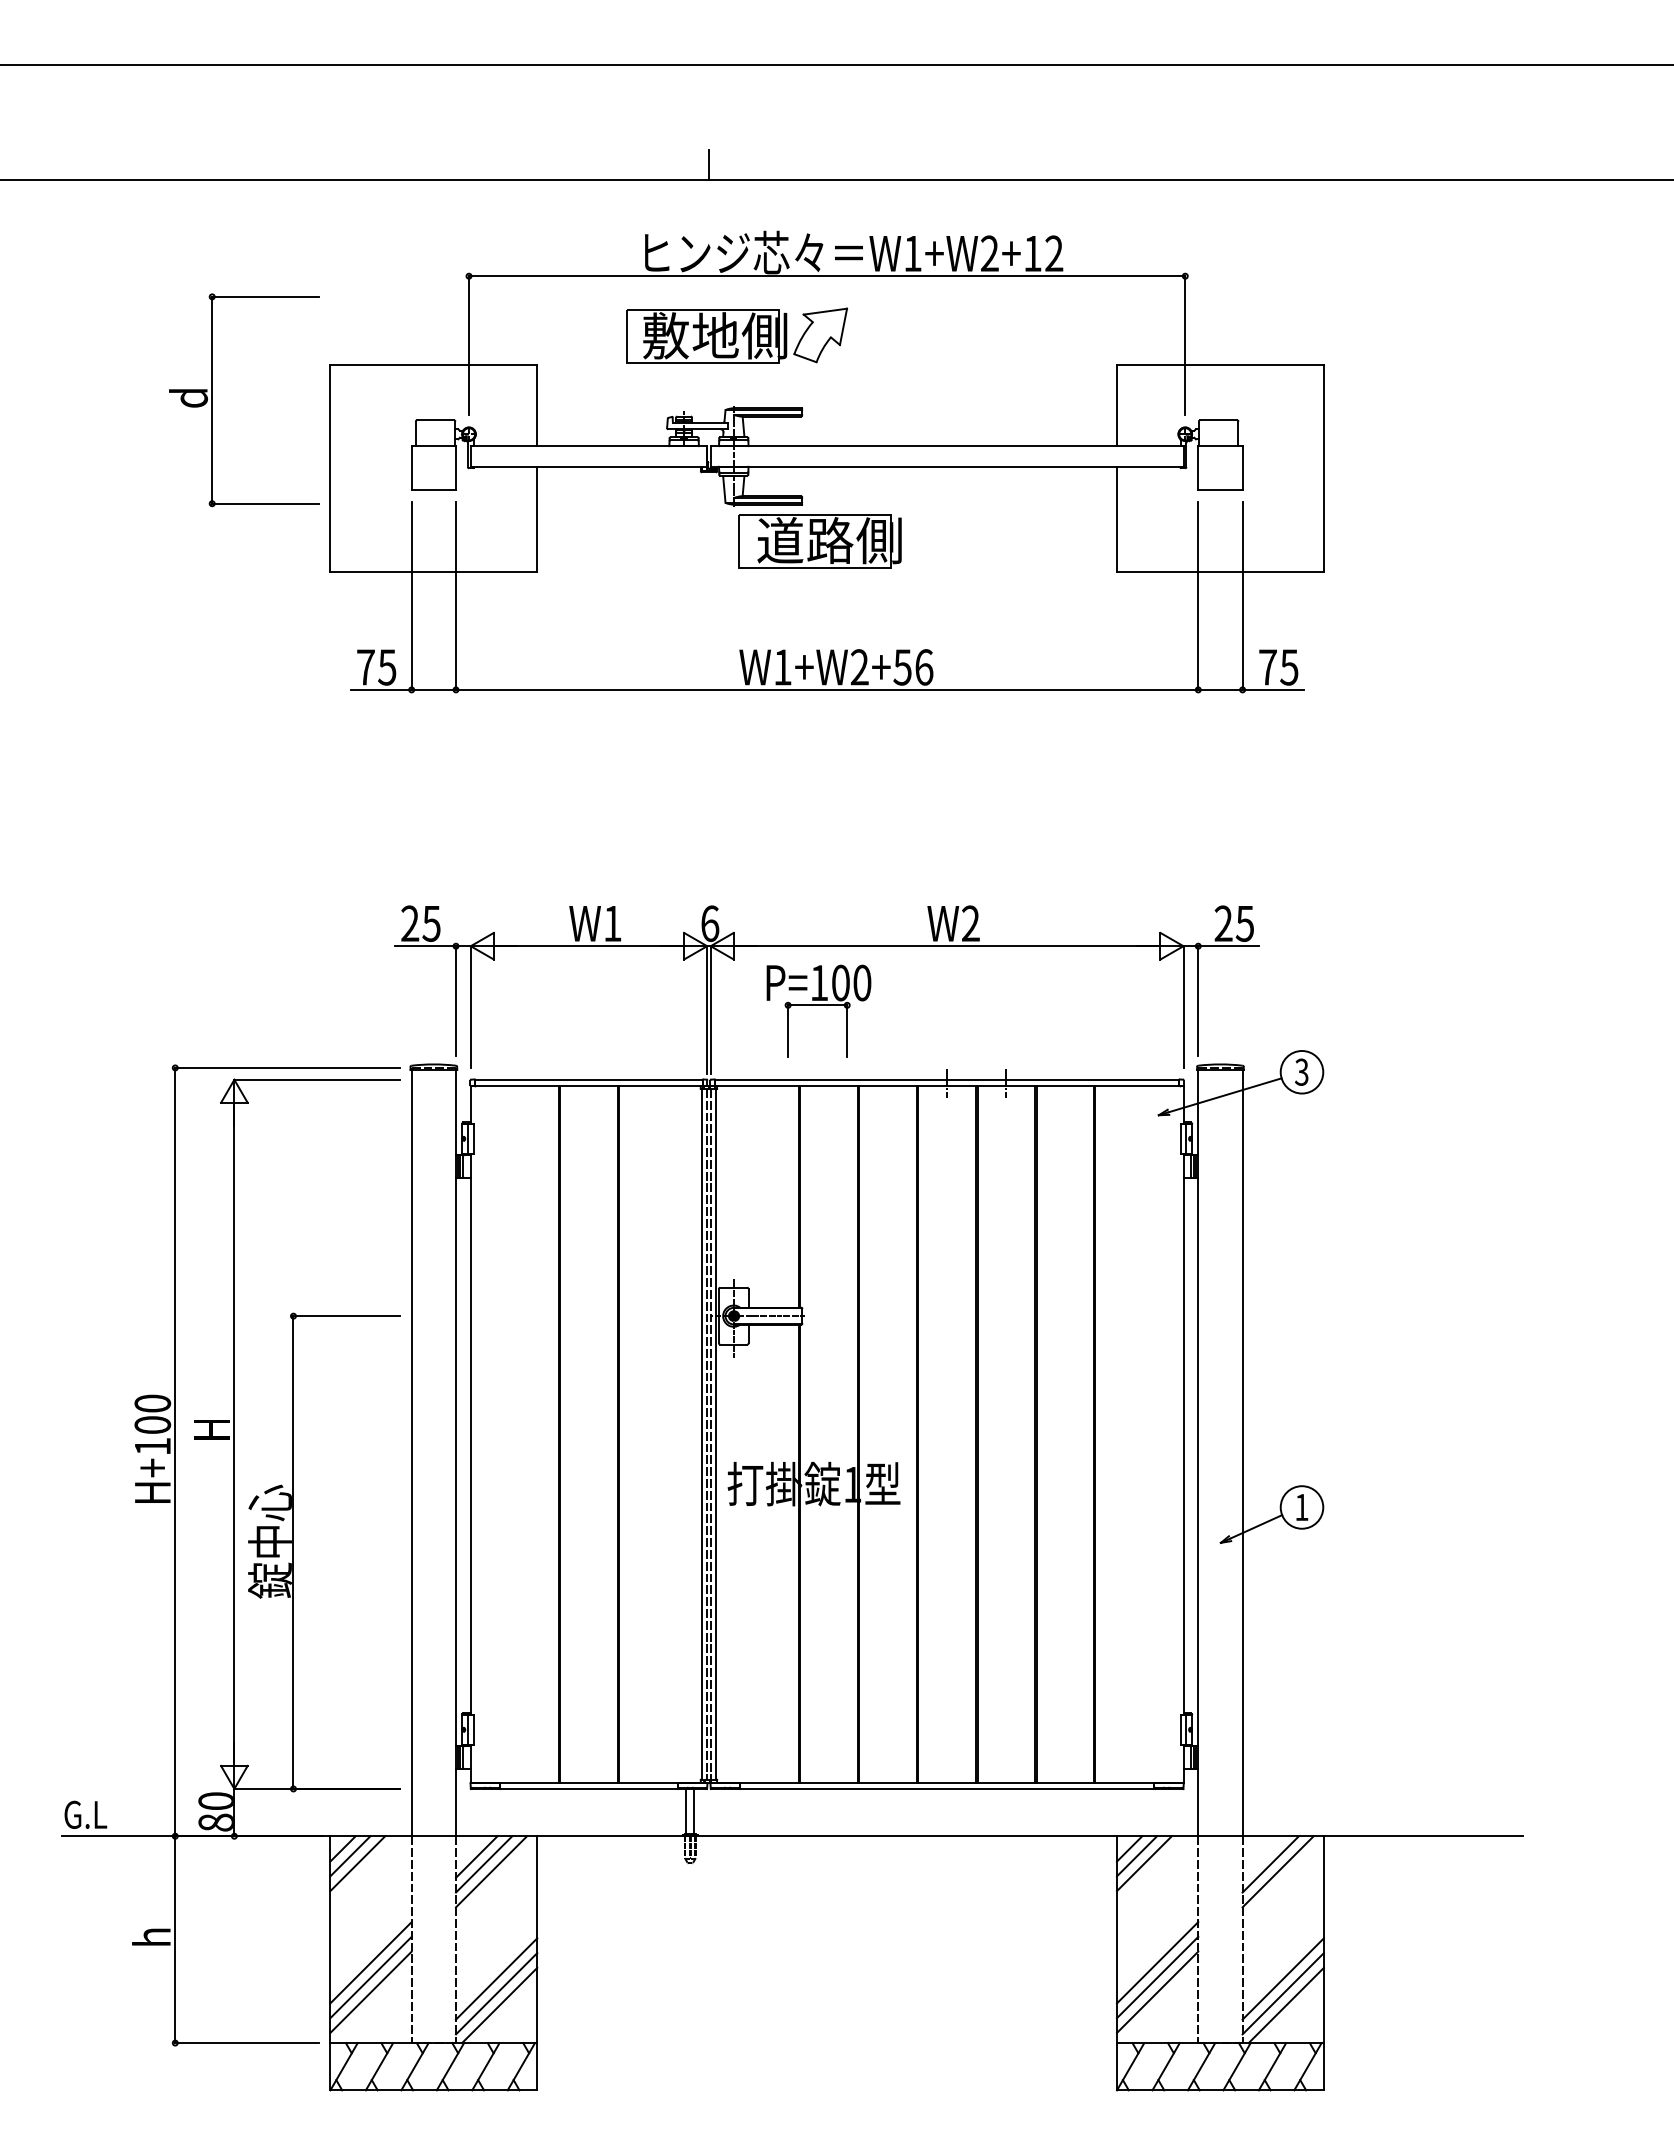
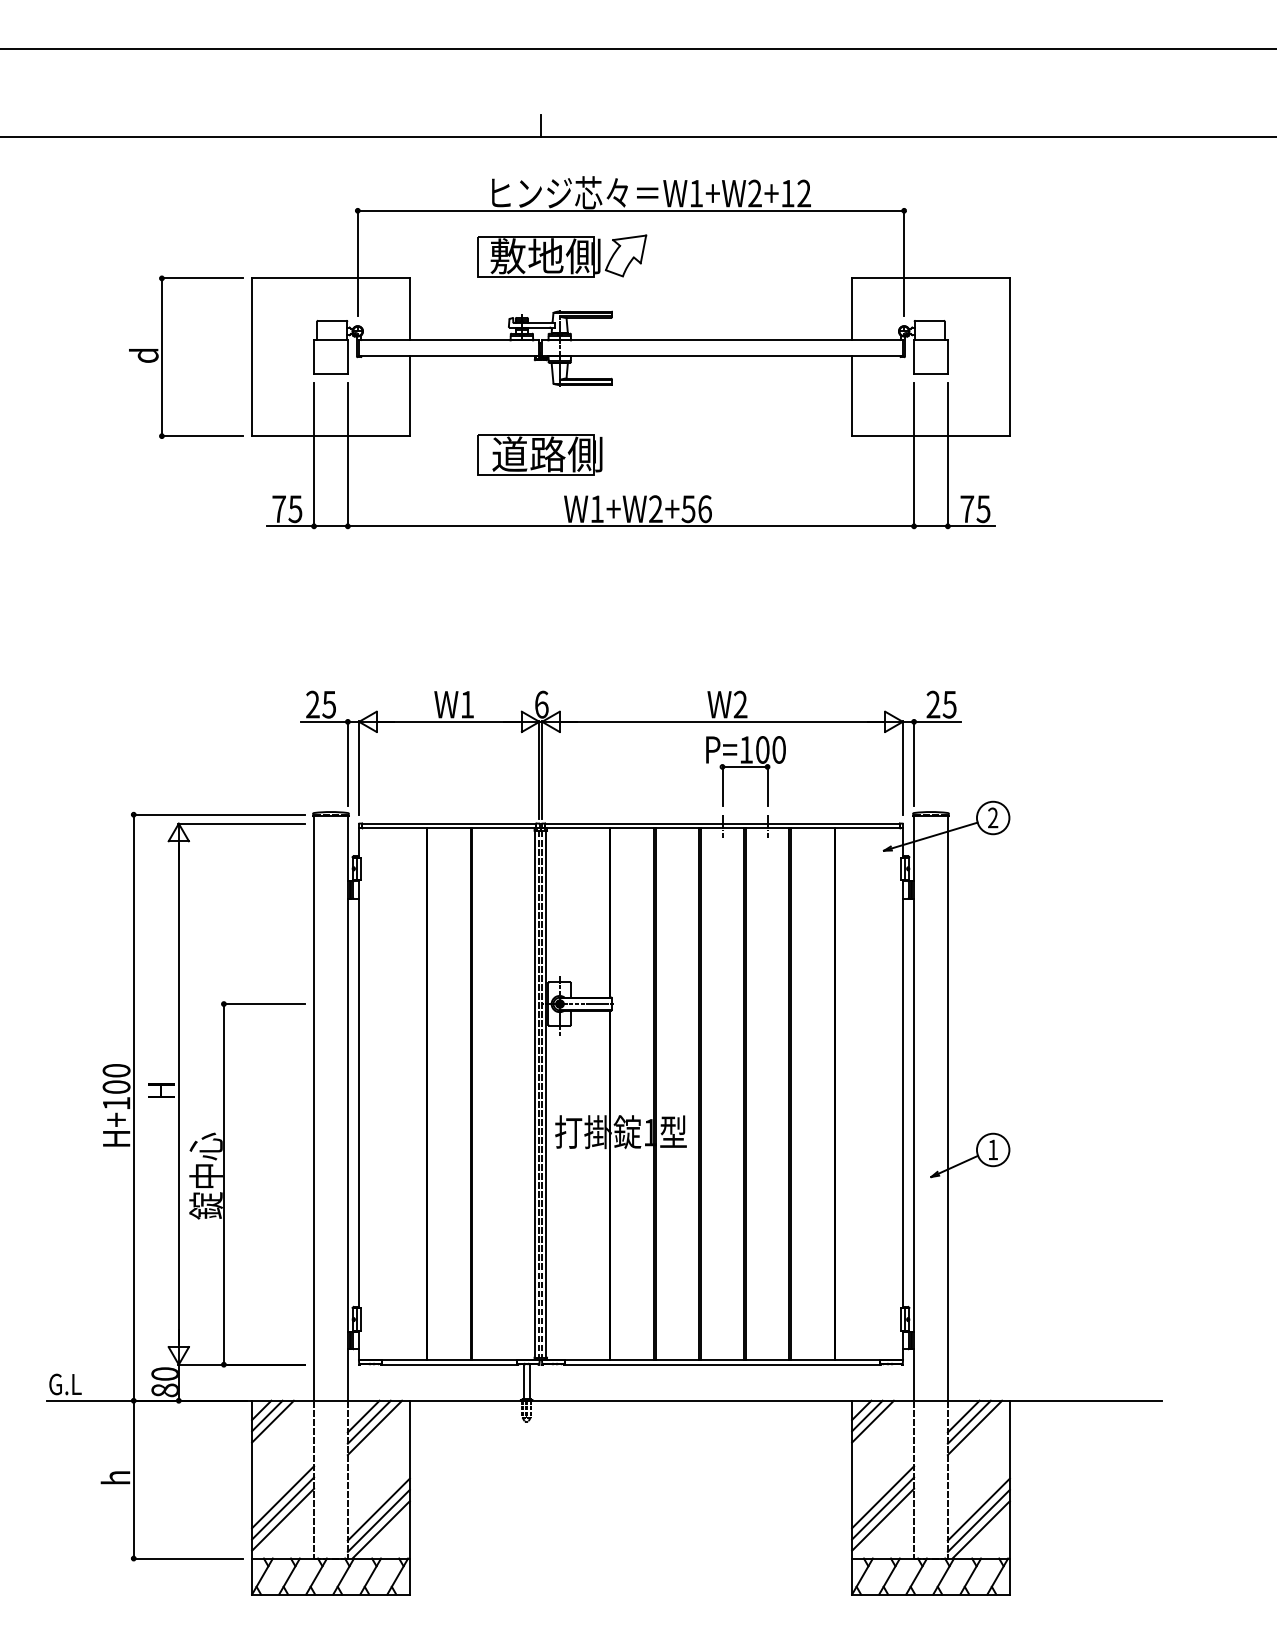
part: (212, 400) -> (162, 357), moved
part: (819, 541) -> (539, 455), moved
part: (818, 1010) -> (745, 770), moved
text: (1301, 1072) -> (992, 818), 3 -> 2
line: (1263, 1856) -> (963, 1416), added

